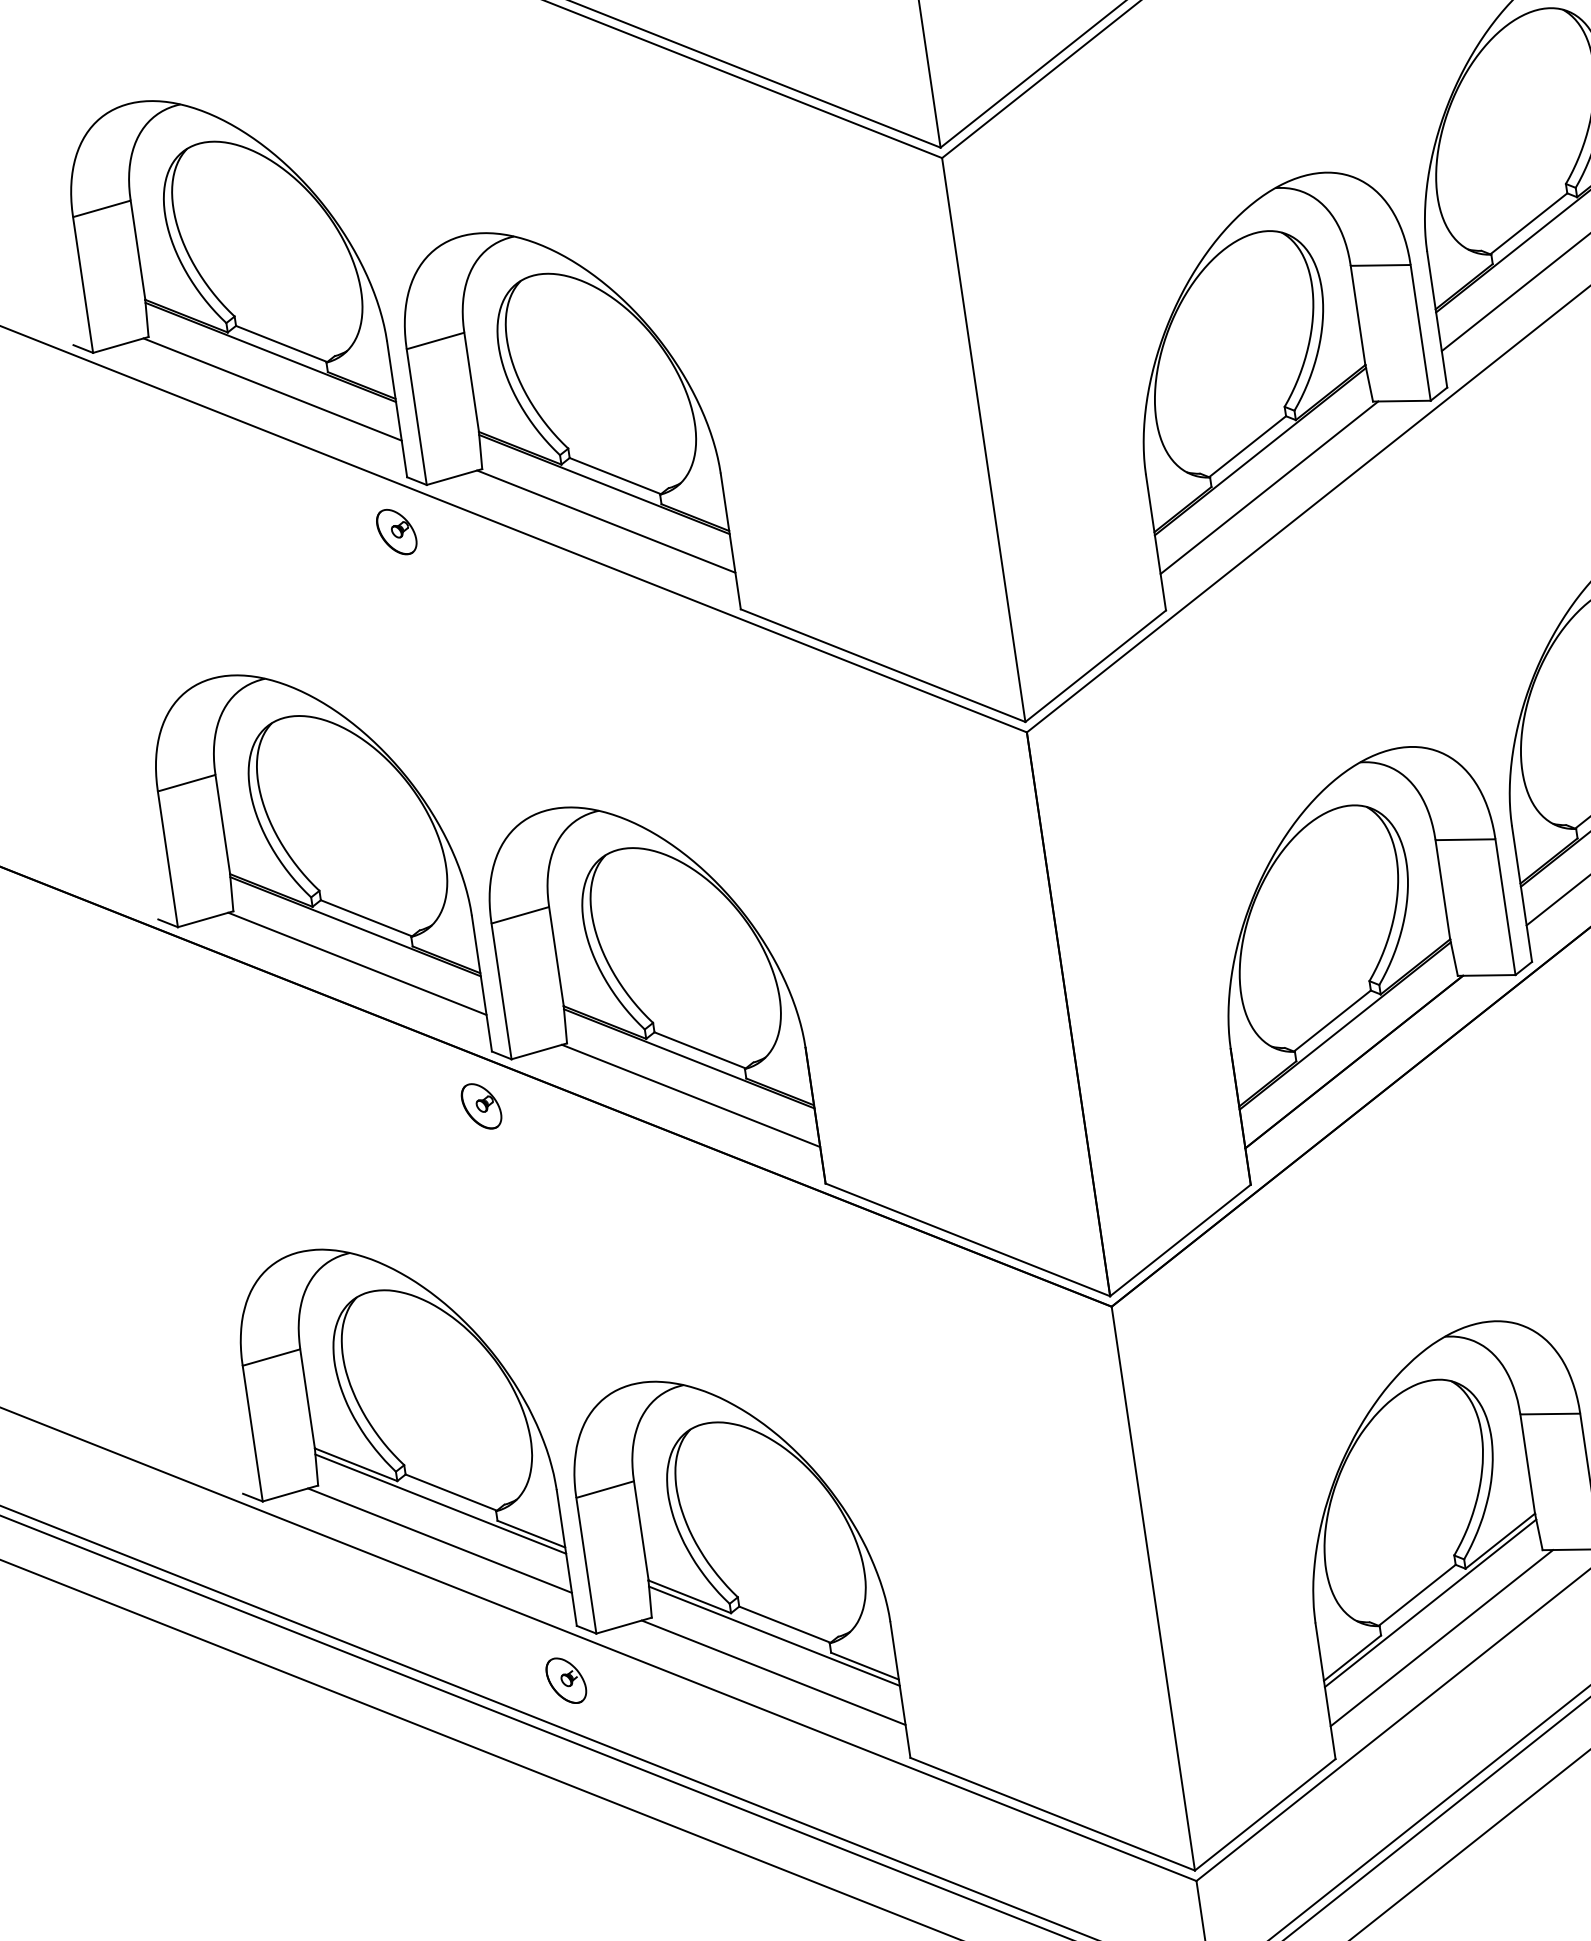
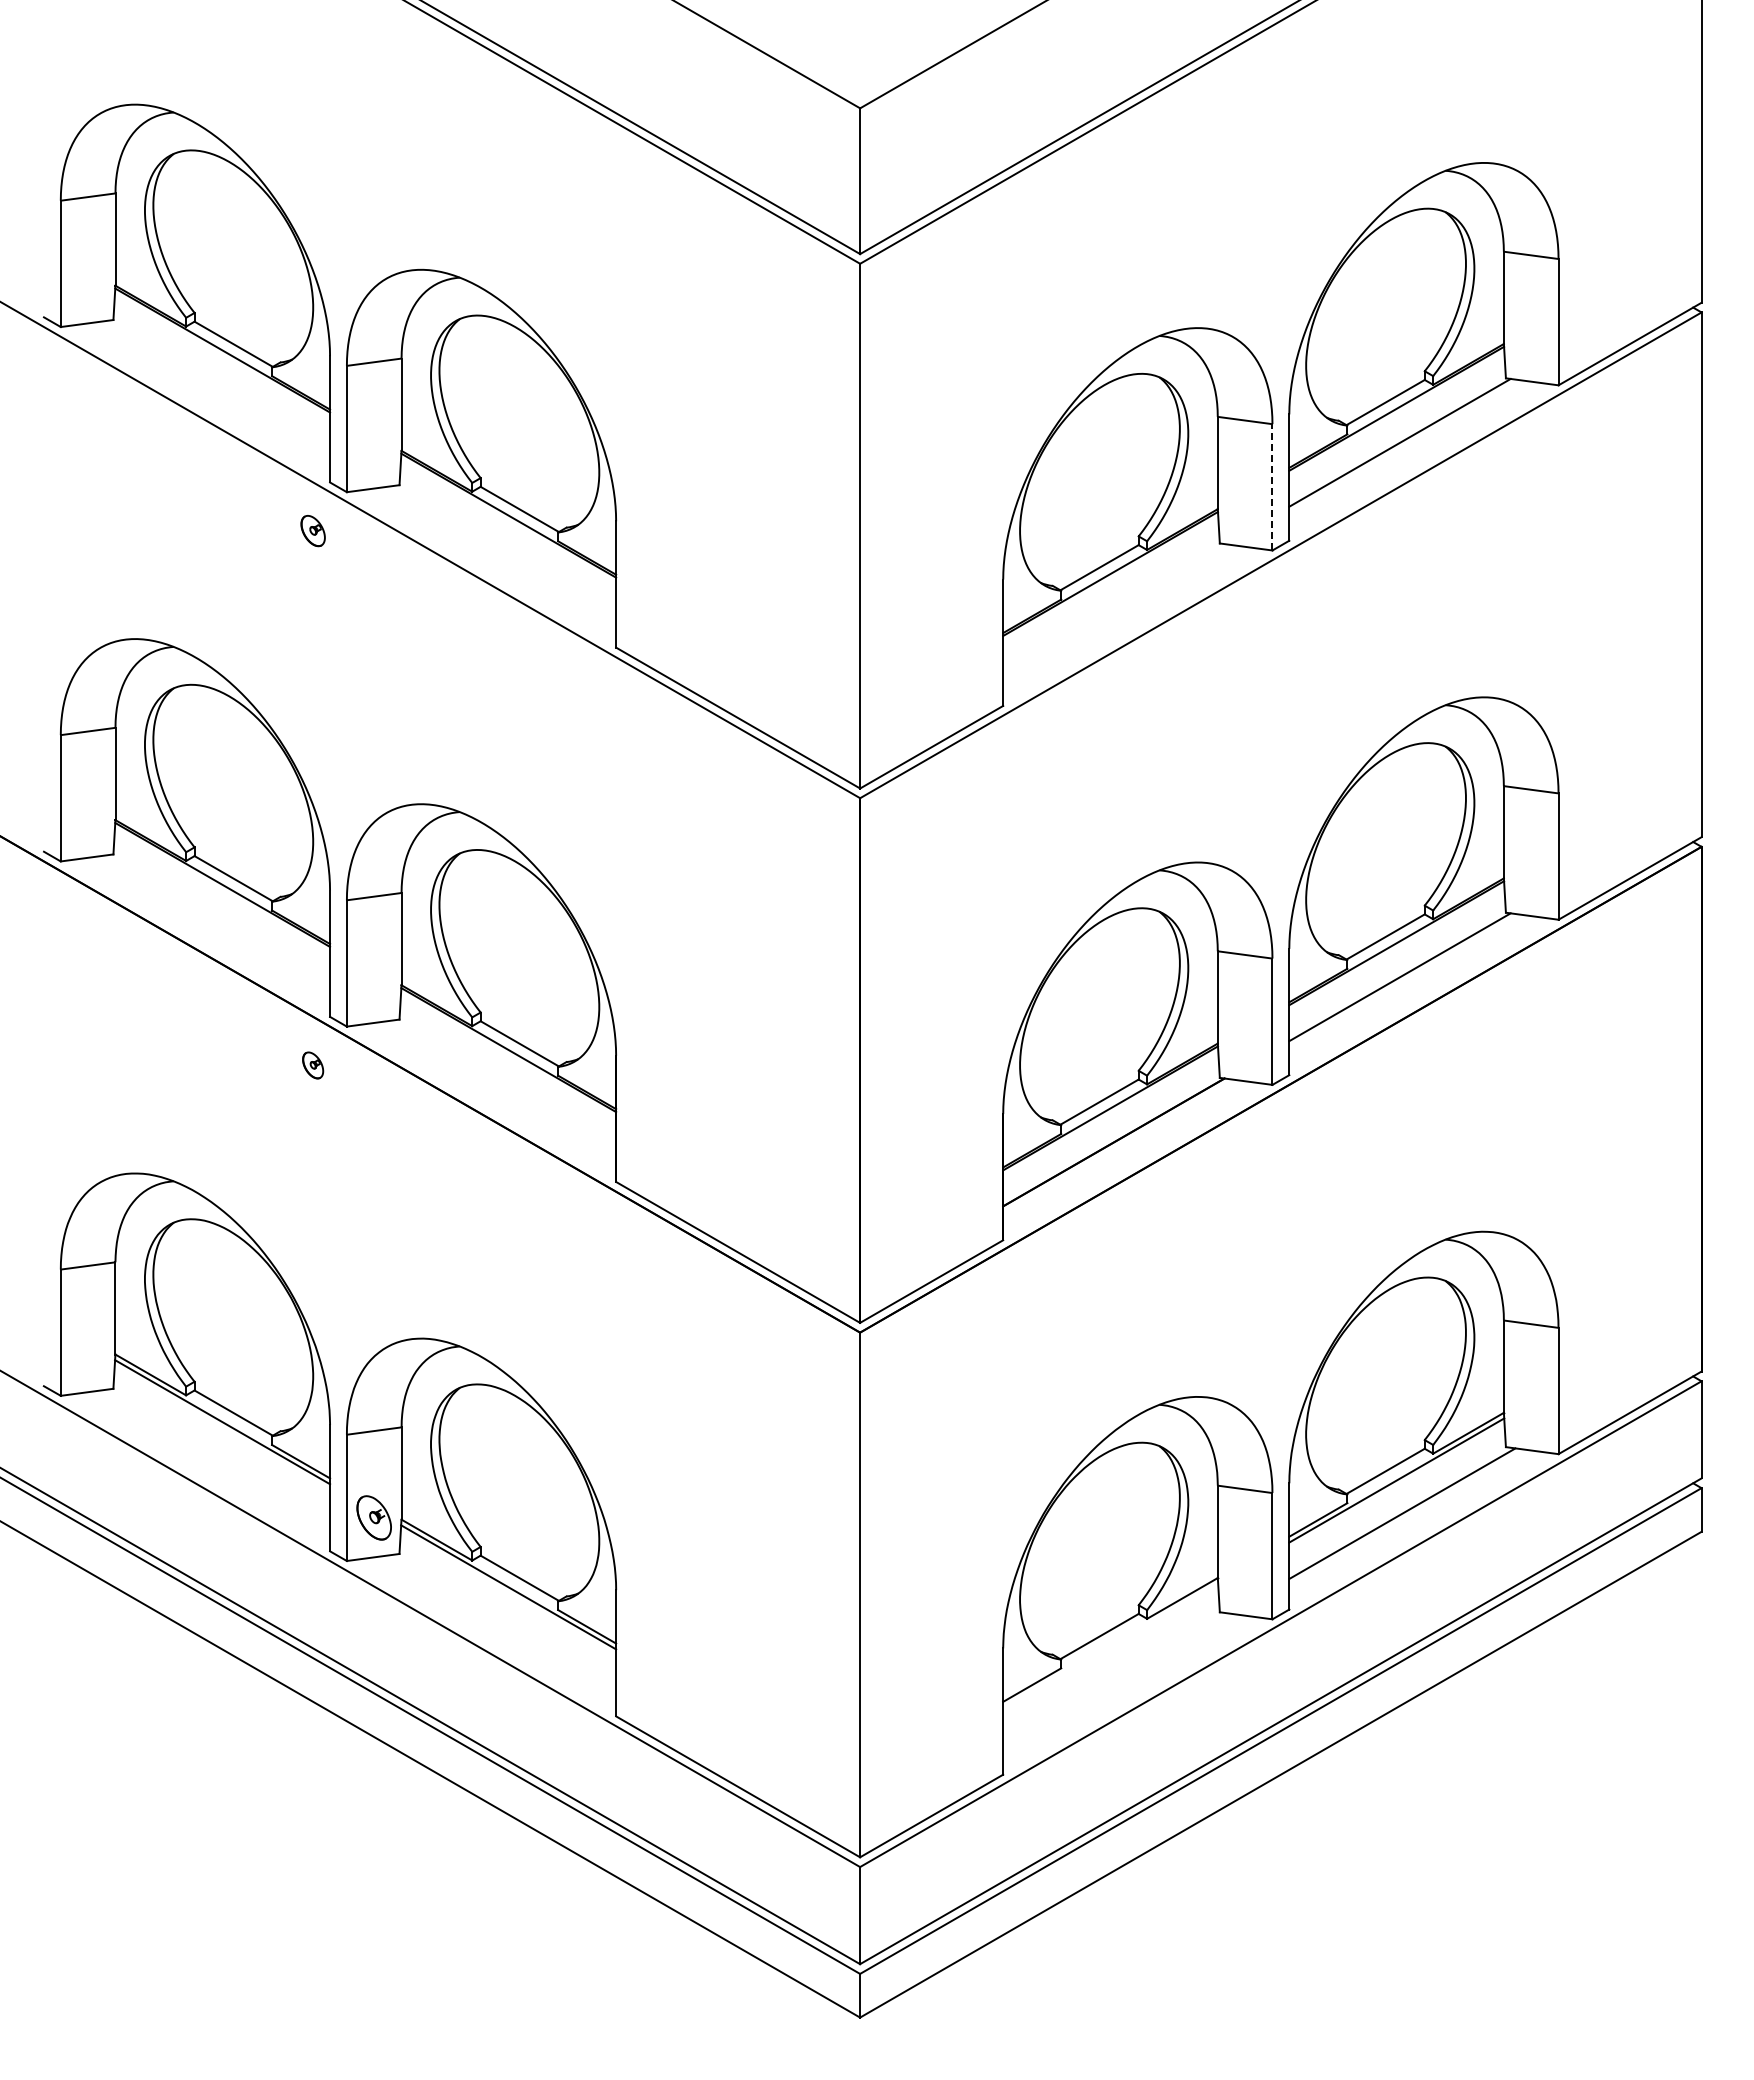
line: (1420, 331) -> (1272, 486), solid -> dashed
line: (272, 389) -> (219, 384), removed
line: (1268, 487) -> (1113, 607), removed
line: (606, 521) -> (505, 549), removed
part: (395, 531) -> (312, 530), size x0.7
line: (357, 963) -> (219, 918), removed
line: (691, 1096) -> (505, 1084), removed
part: (480, 1106) -> (312, 1065), size x0.6
line: (439, 1540) -> (216, 1455), removed
line: (1430, 1603) -> (1110, 1645), removed
line: (1442, 1637) -> (1116, 1678), removed
line: (774, 1672) -> (503, 1620), removed
part: (565, 1680) -> (373, 1517), moved

